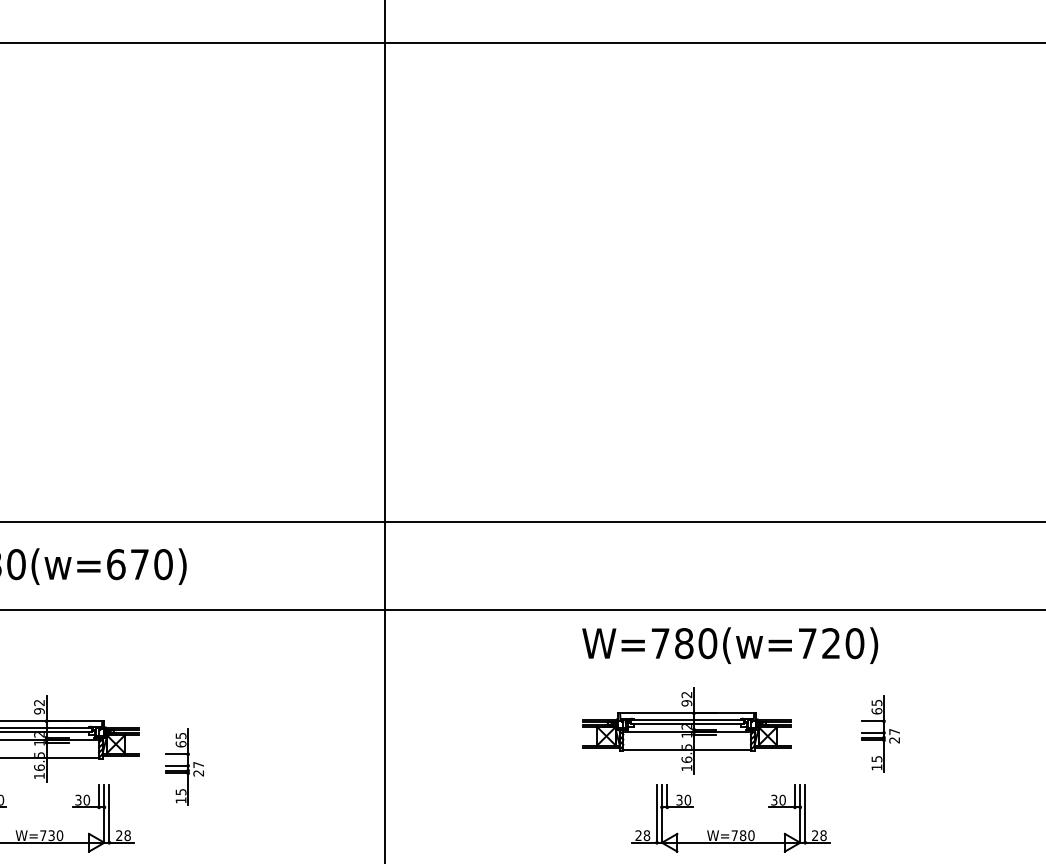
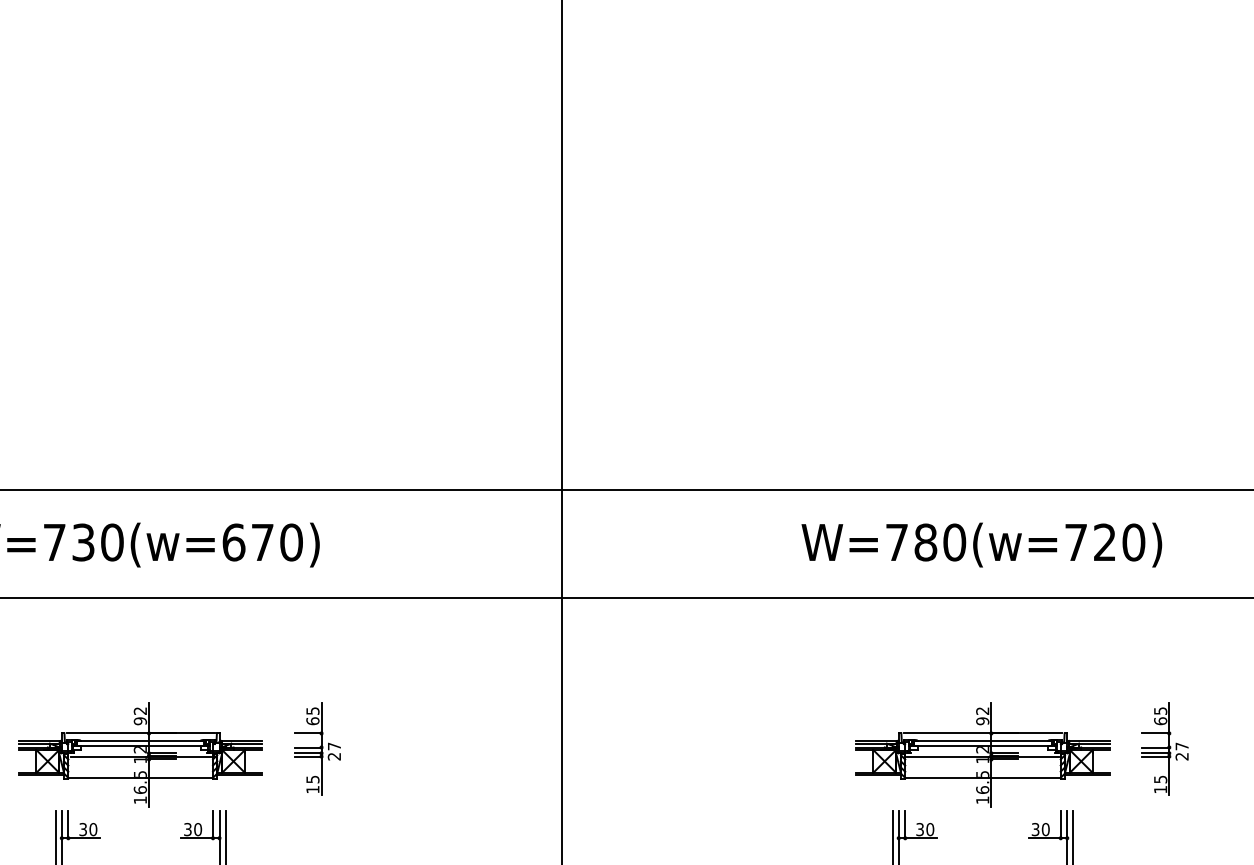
text: (730, 645) -> (982, 544), moved
part: (686, 730) -> (982, 754), moved
part: (184, 766) -> (317, 748), moved

